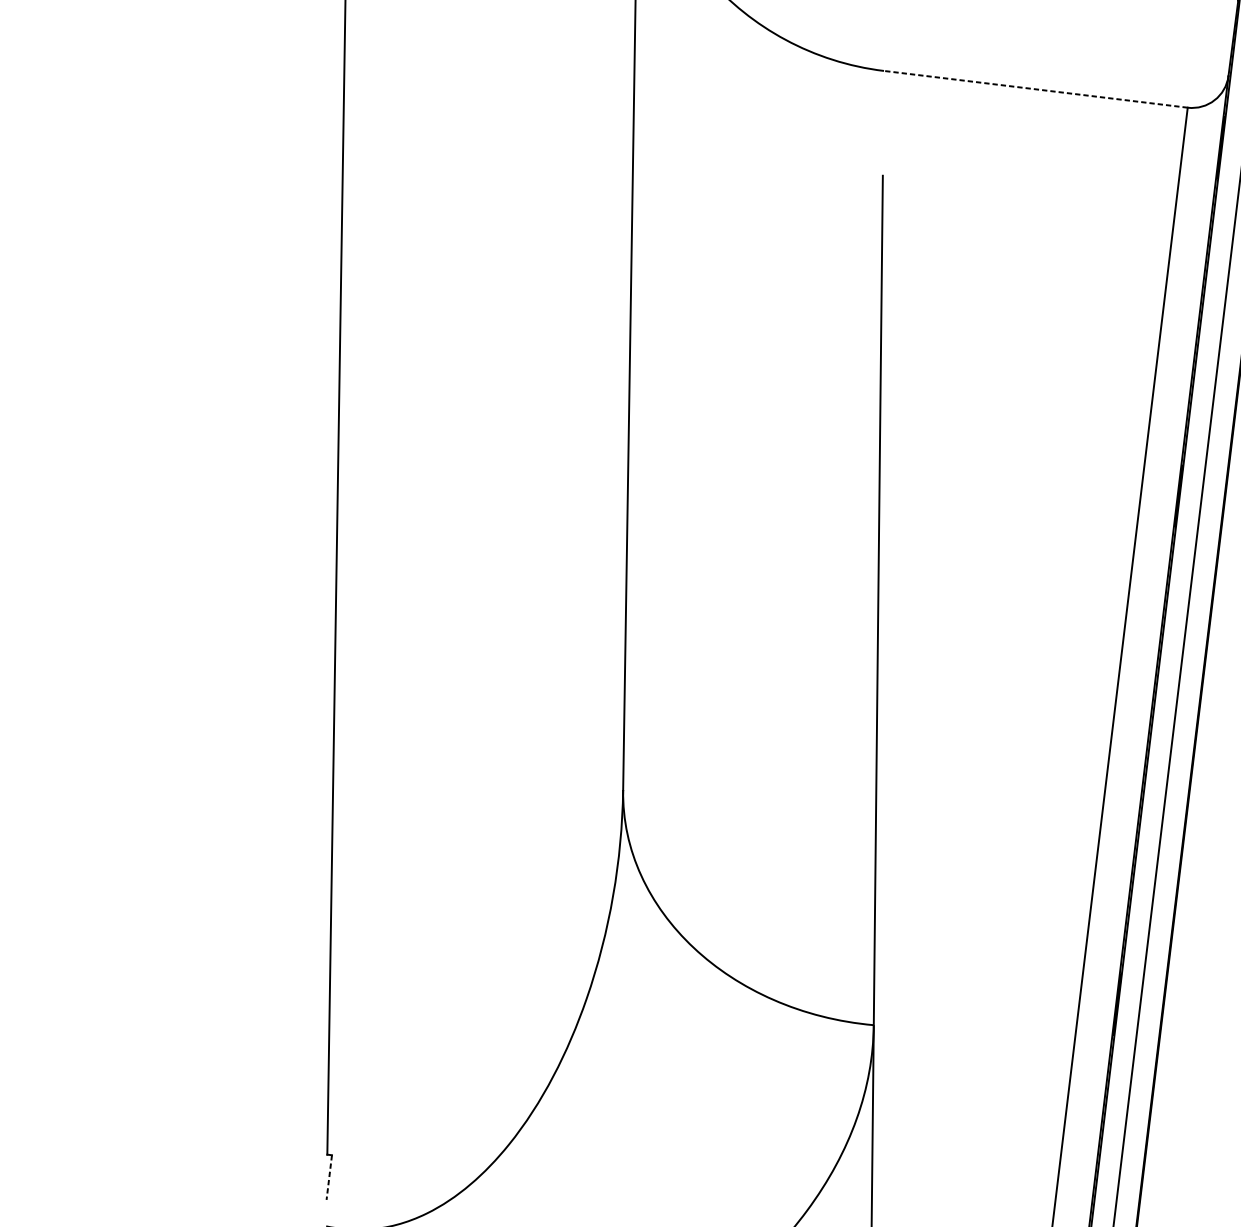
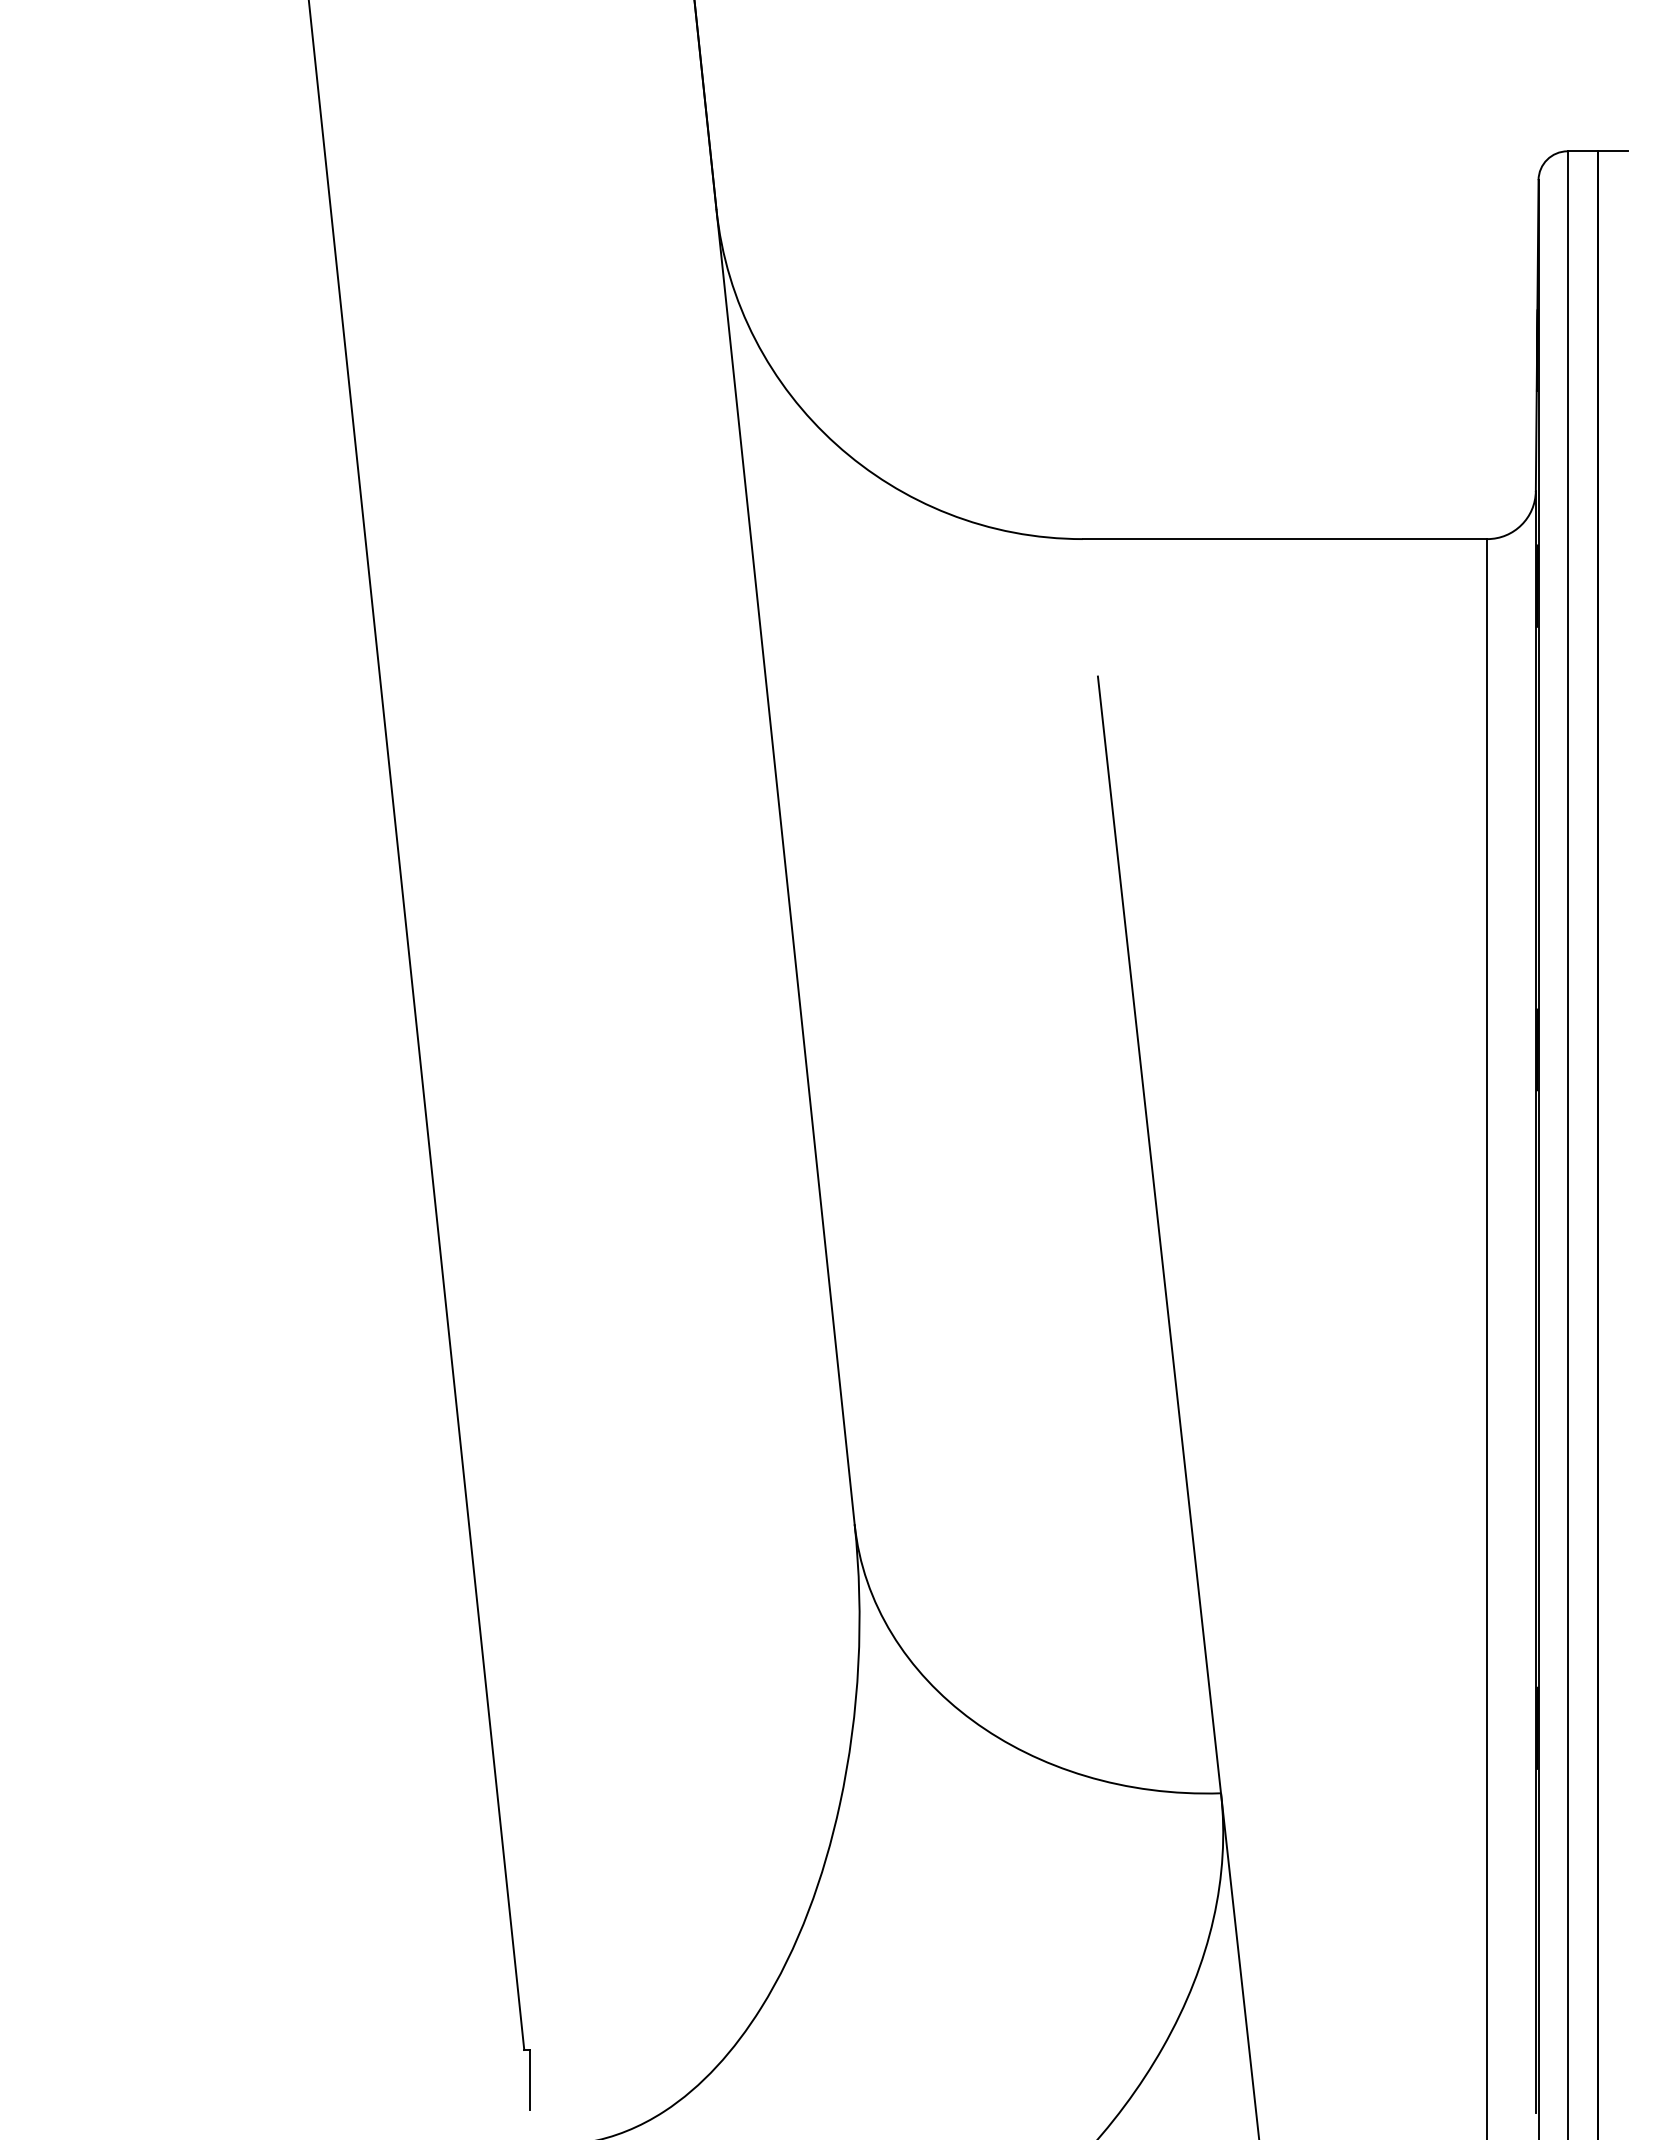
line: (1035, 89) -> (1284, 539), dashed -> solid
line: (329, 1177) -> (530, 2079), dashed -> solid

